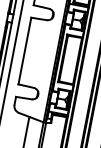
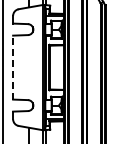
line: (25, 51) -> (13, 67), solid -> dashed

